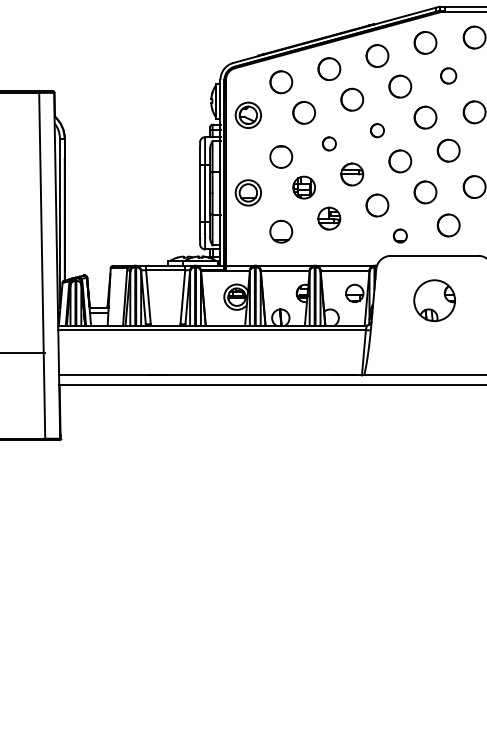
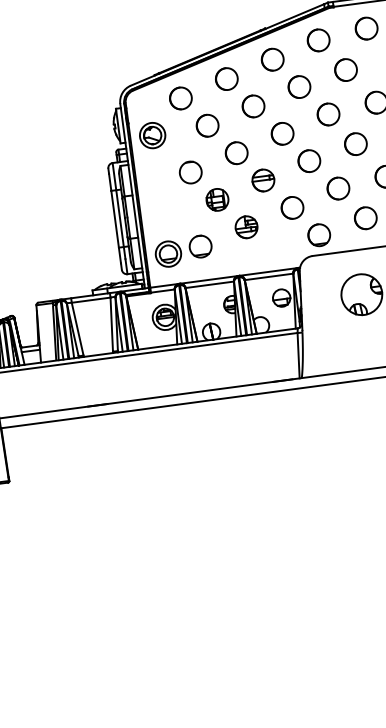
part: (448, 75) -> (345, 69), size x1.43
part: (377, 130) -> (282, 133), size x1.67
part: (329, 143) -> (236, 152), size x1.67
part: (247, 192) -> (167, 253), moved
part: (400, 235) -> (319, 234), size x1.67

